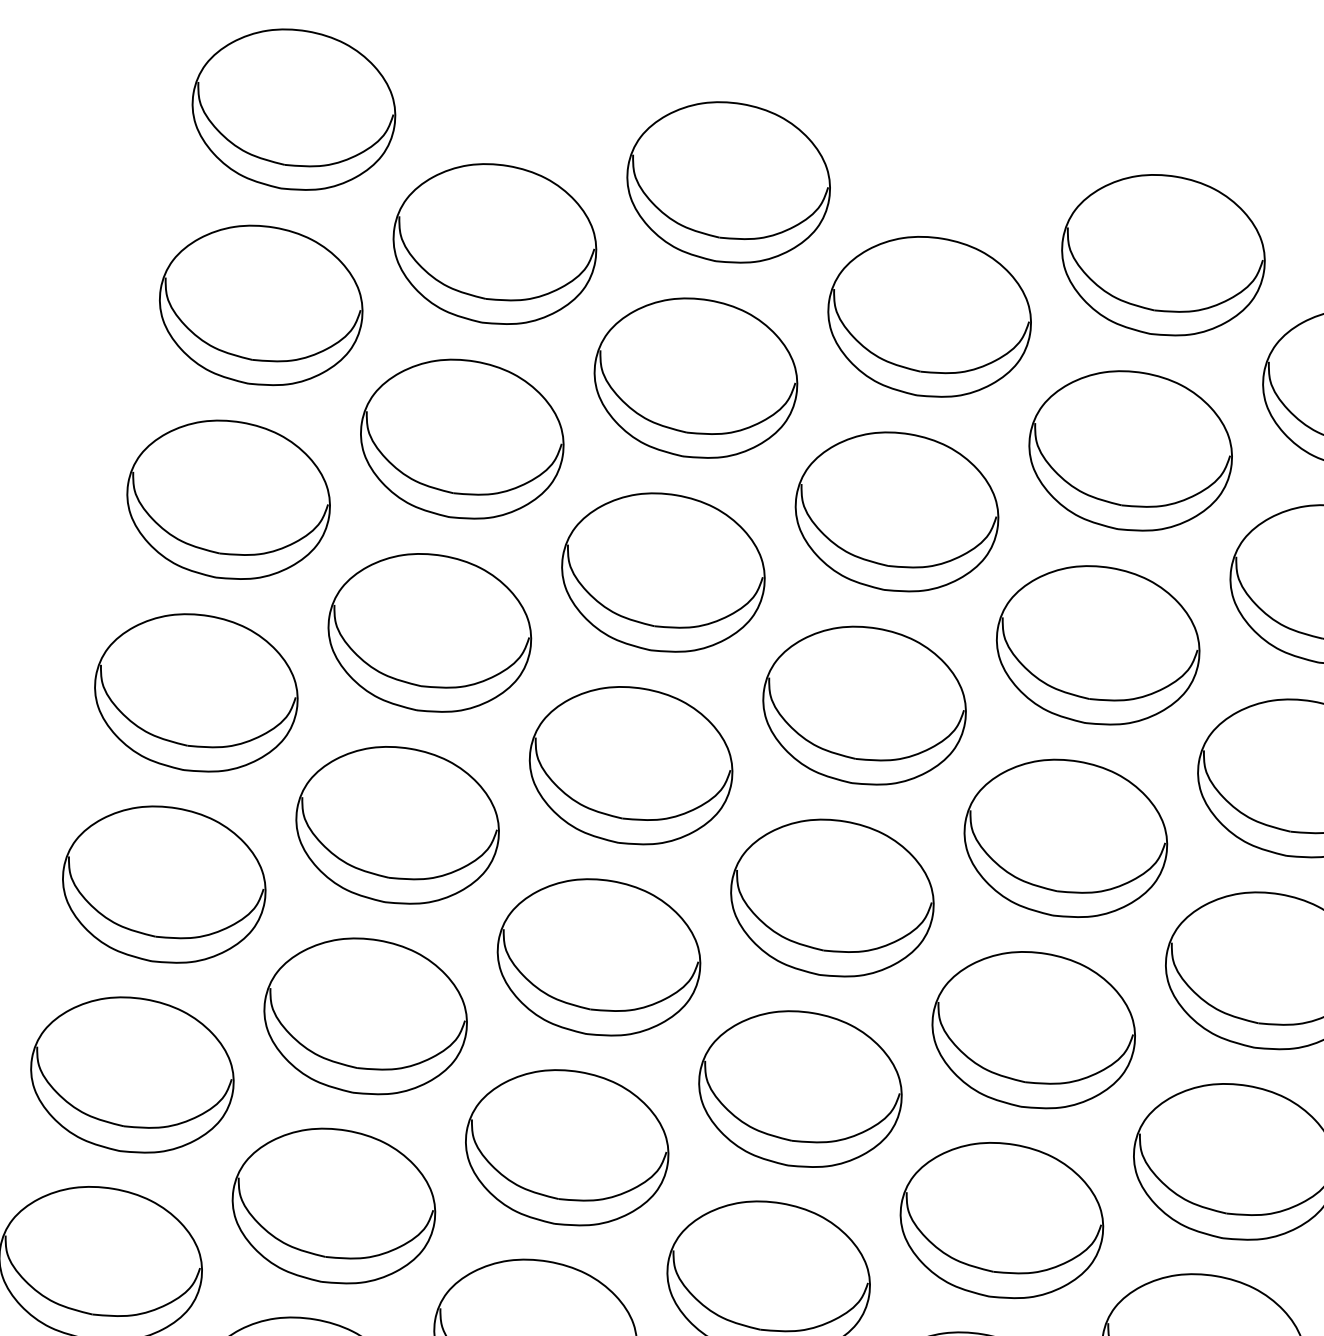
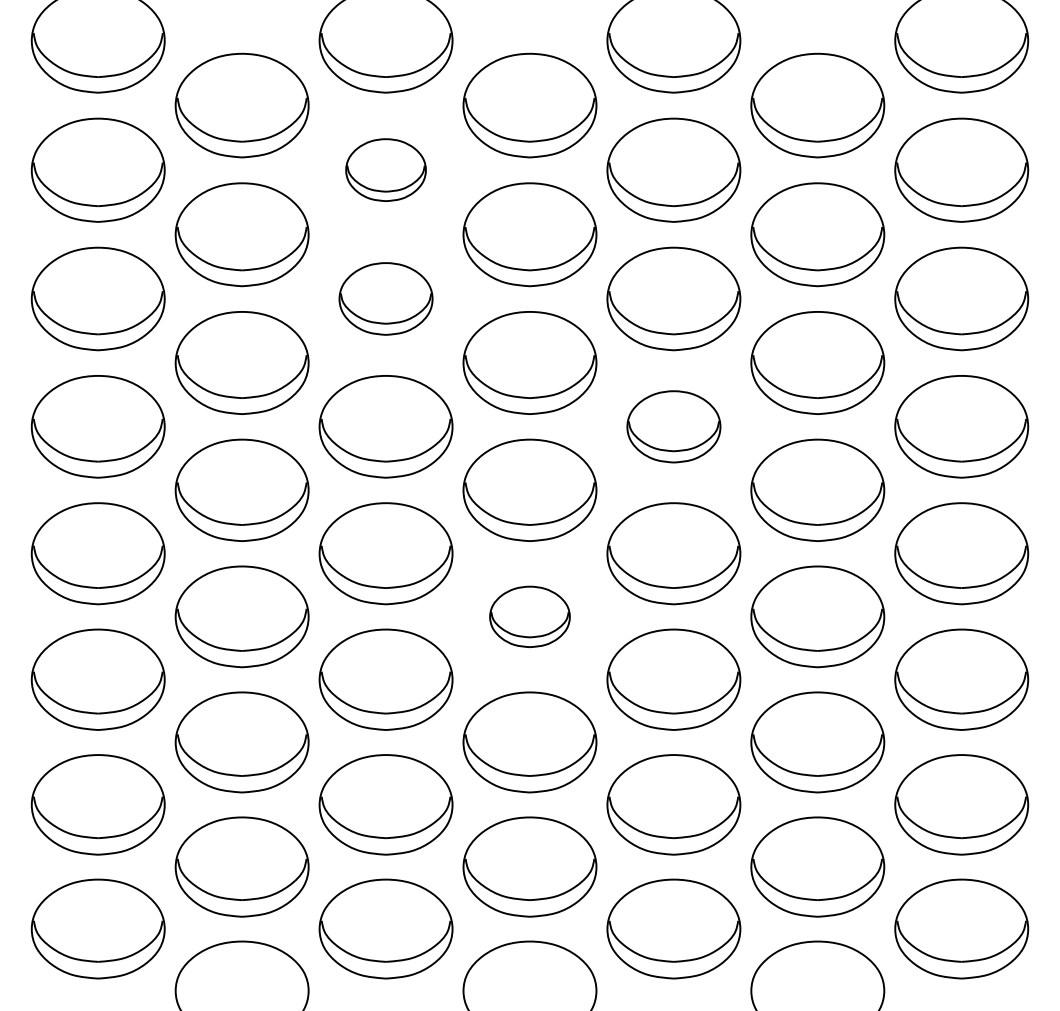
part: (695, 376) -> (385, 169), size x0.6
part: (662, 571) -> (385, 298), size x0.7
part: (1065, 837) -> (673, 426), size x0.7
part: (799, 1088) -> (529, 616), size x0.6

